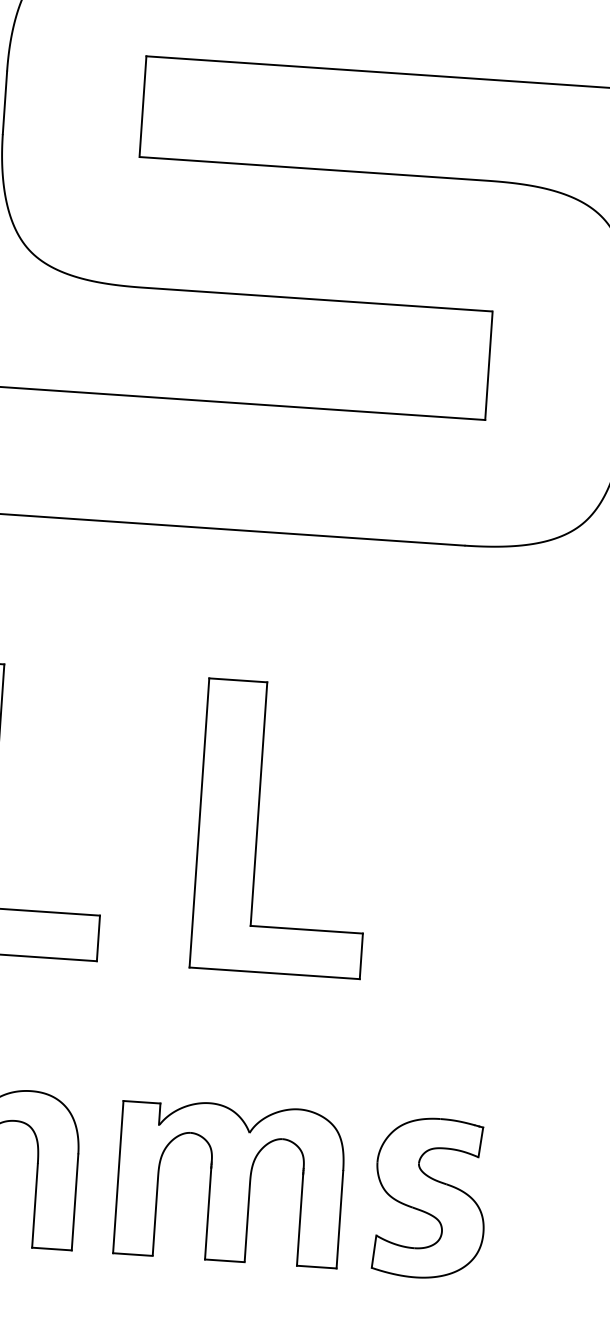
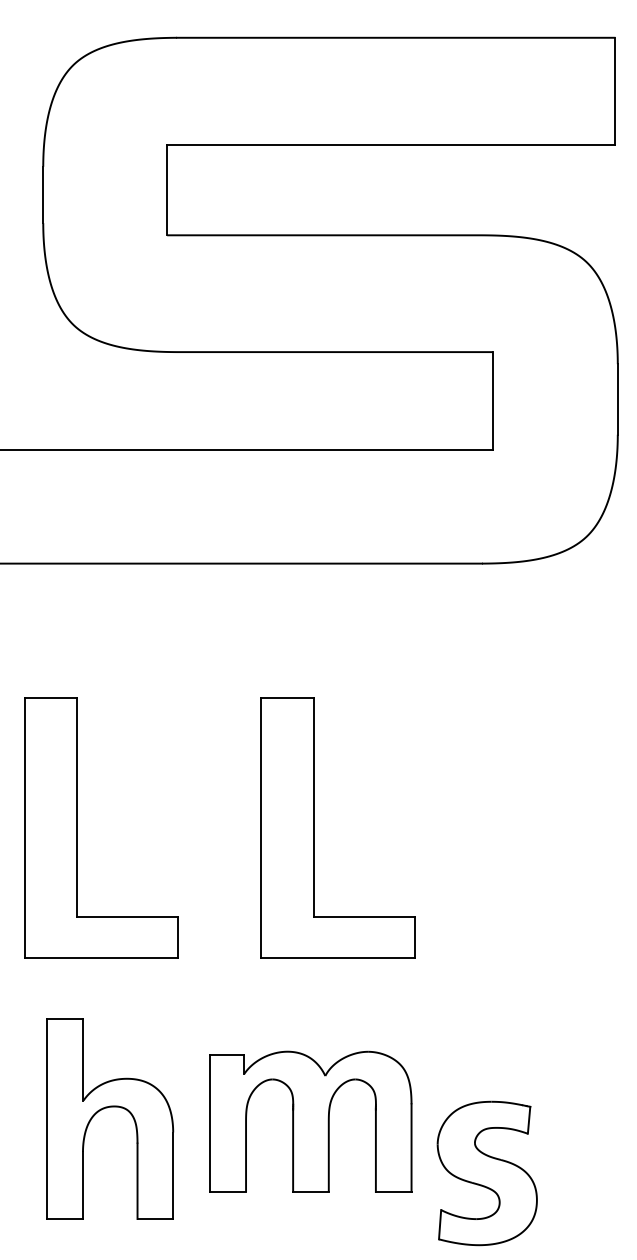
part: (229, 1182) -> (310, 1121), moved
part: (429, 1198) -> (486, 1173), moved

